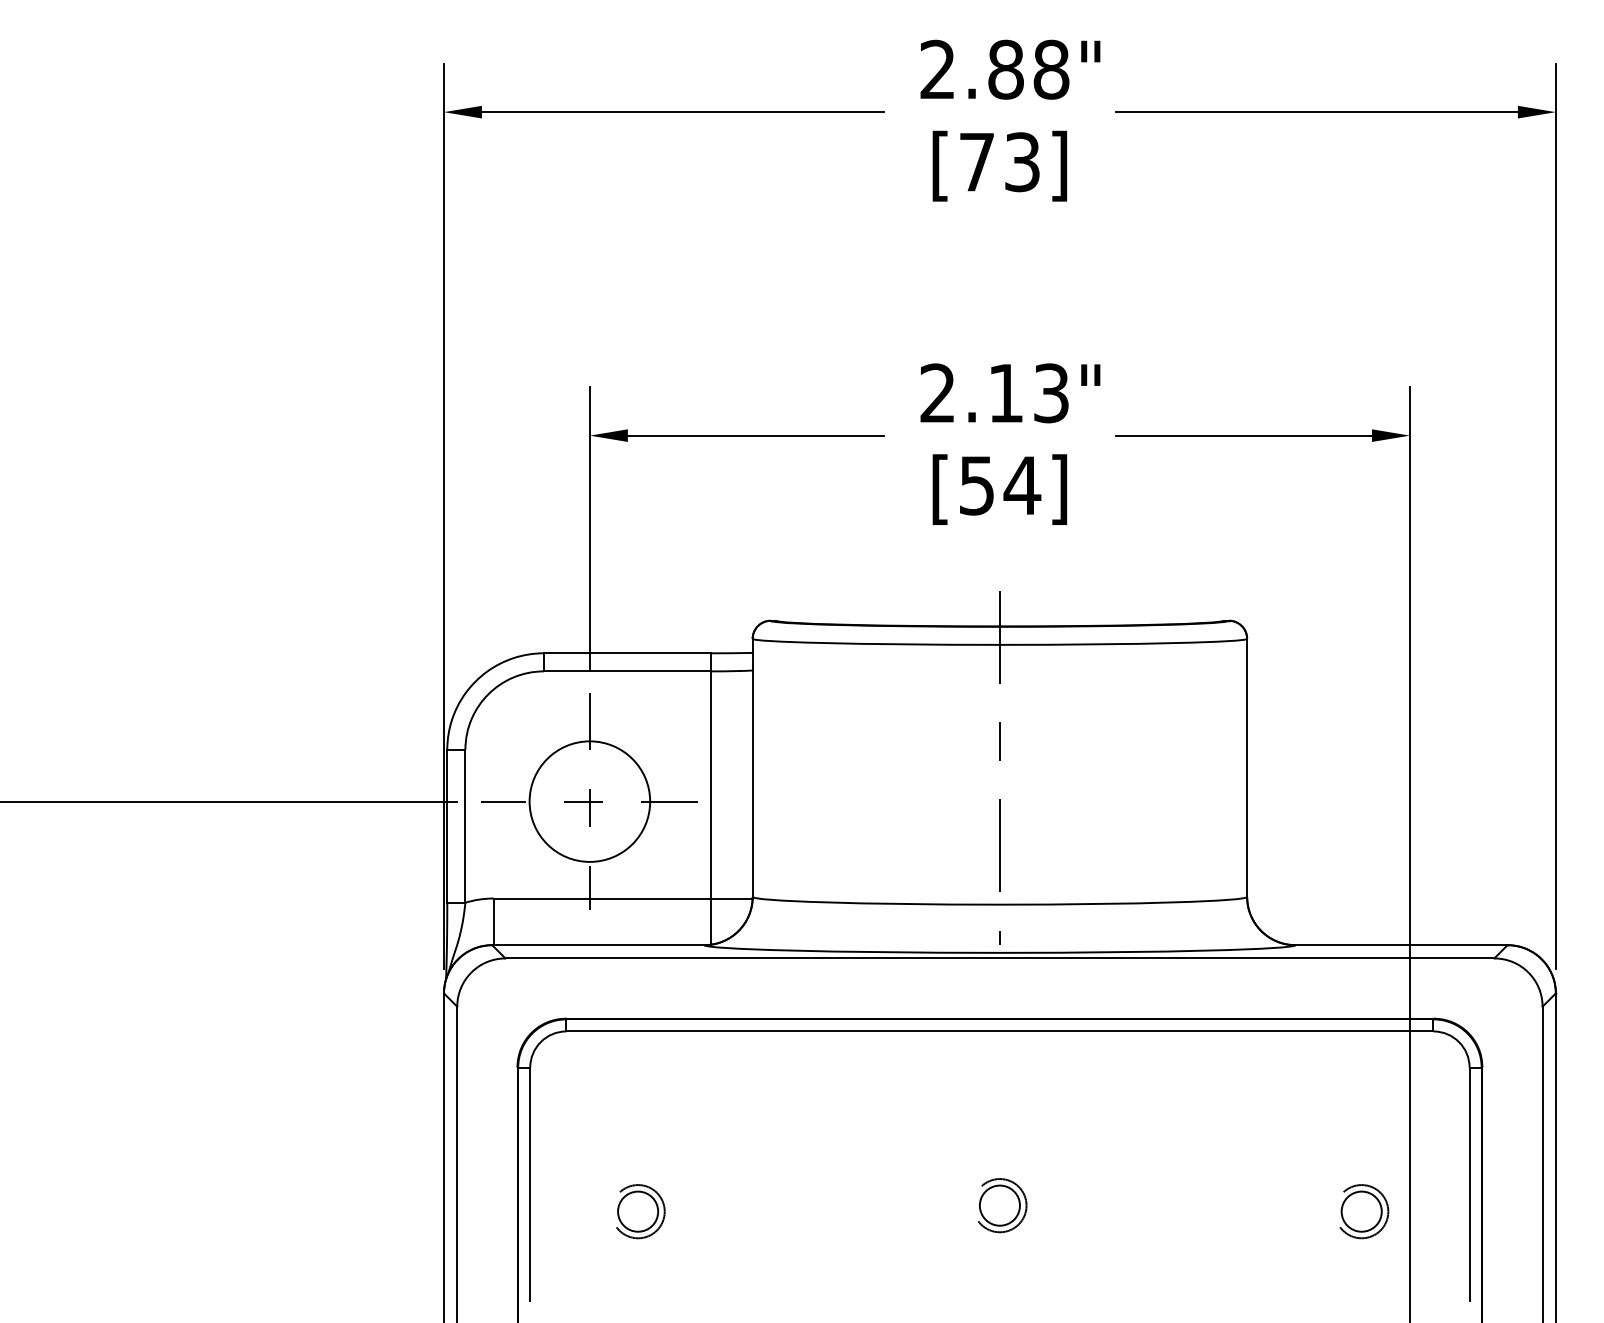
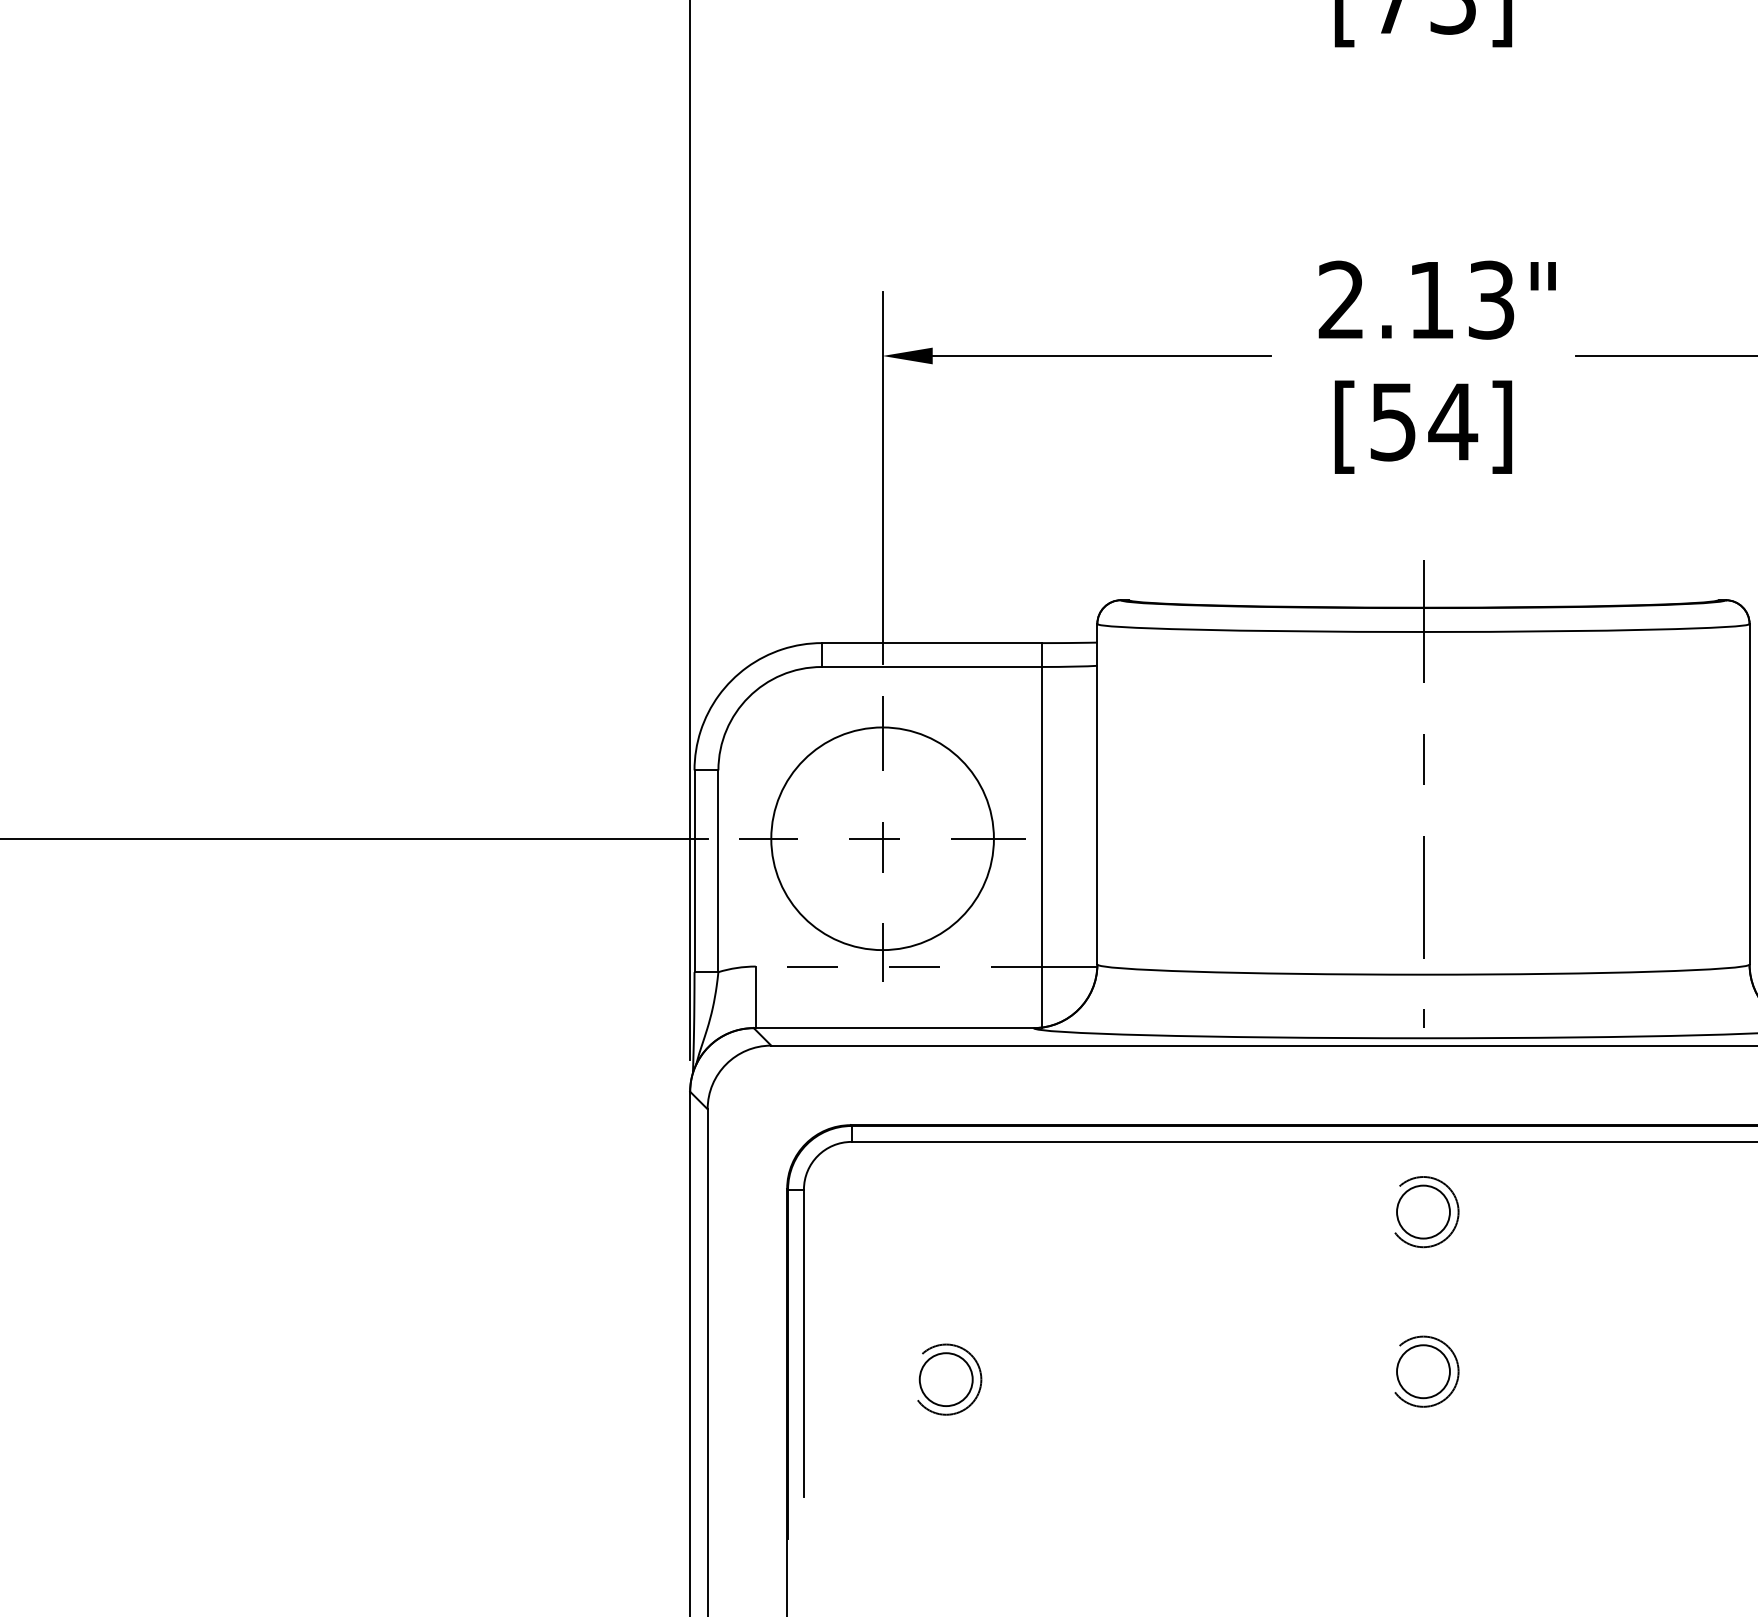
circle: (589, 801) -> (882, 838), size x1.4
line: (601, 898) -> (897, 966), solid -> dashed
part: (1002, 1084) -> (1426, 1211), added

